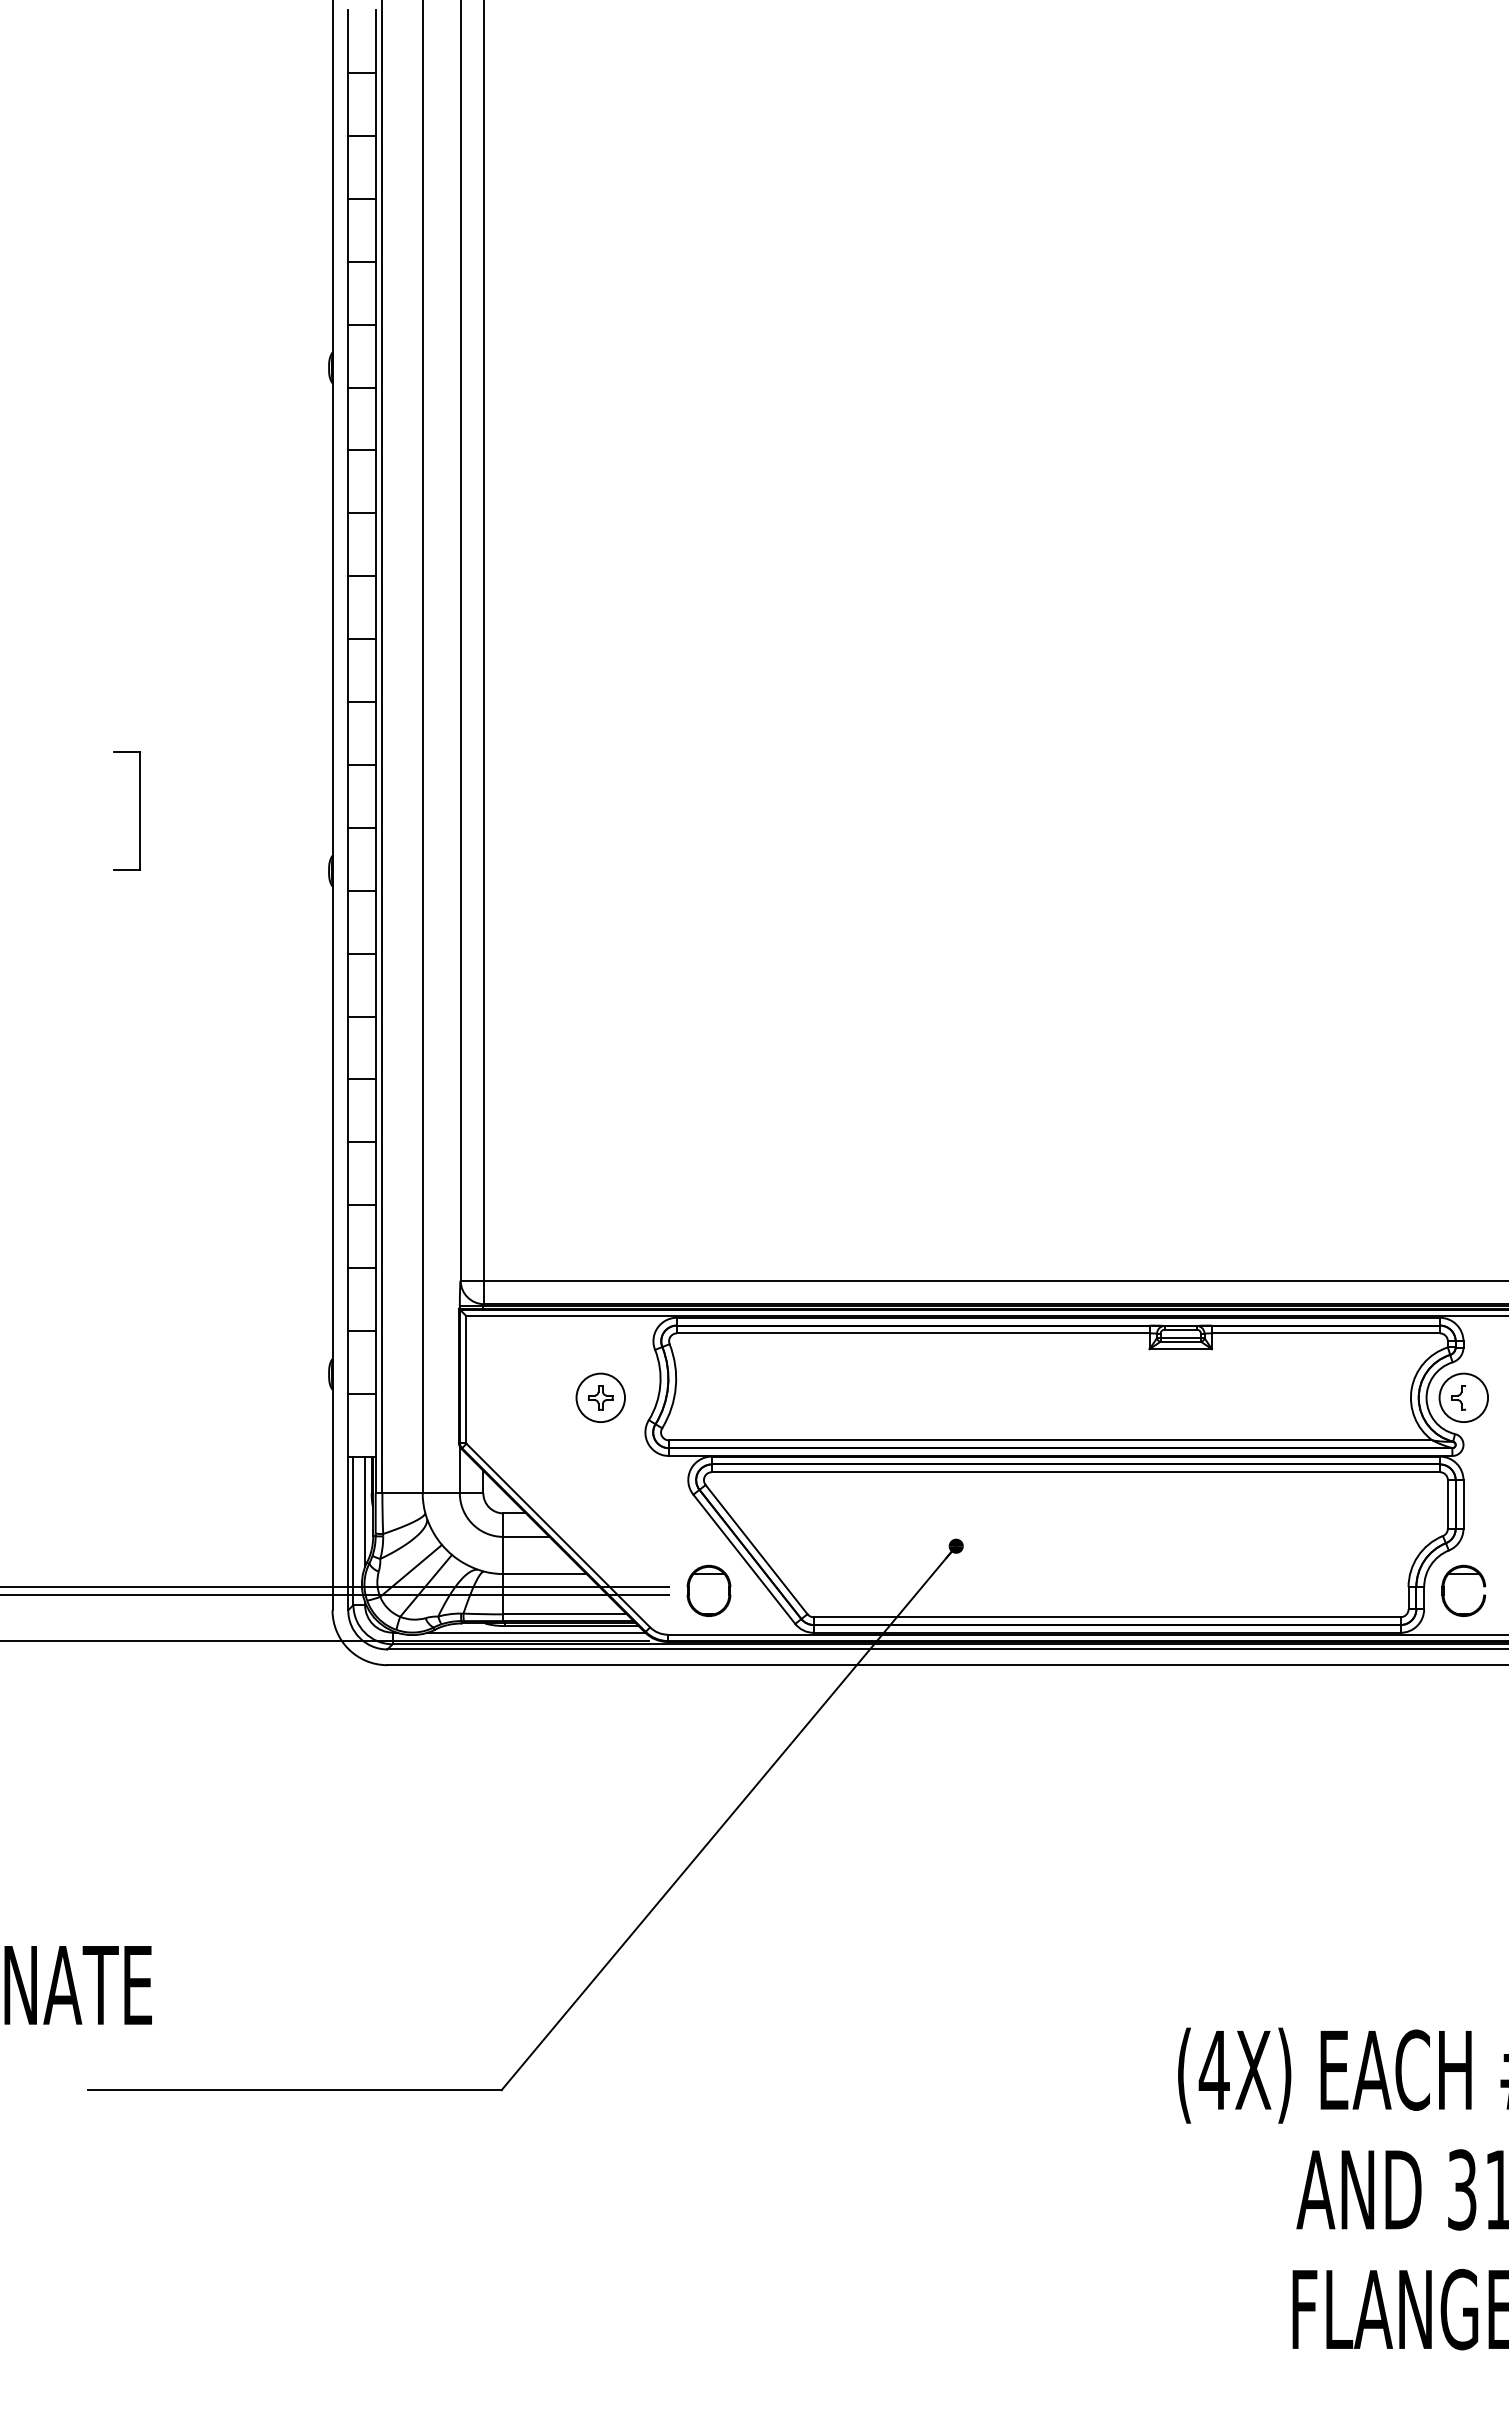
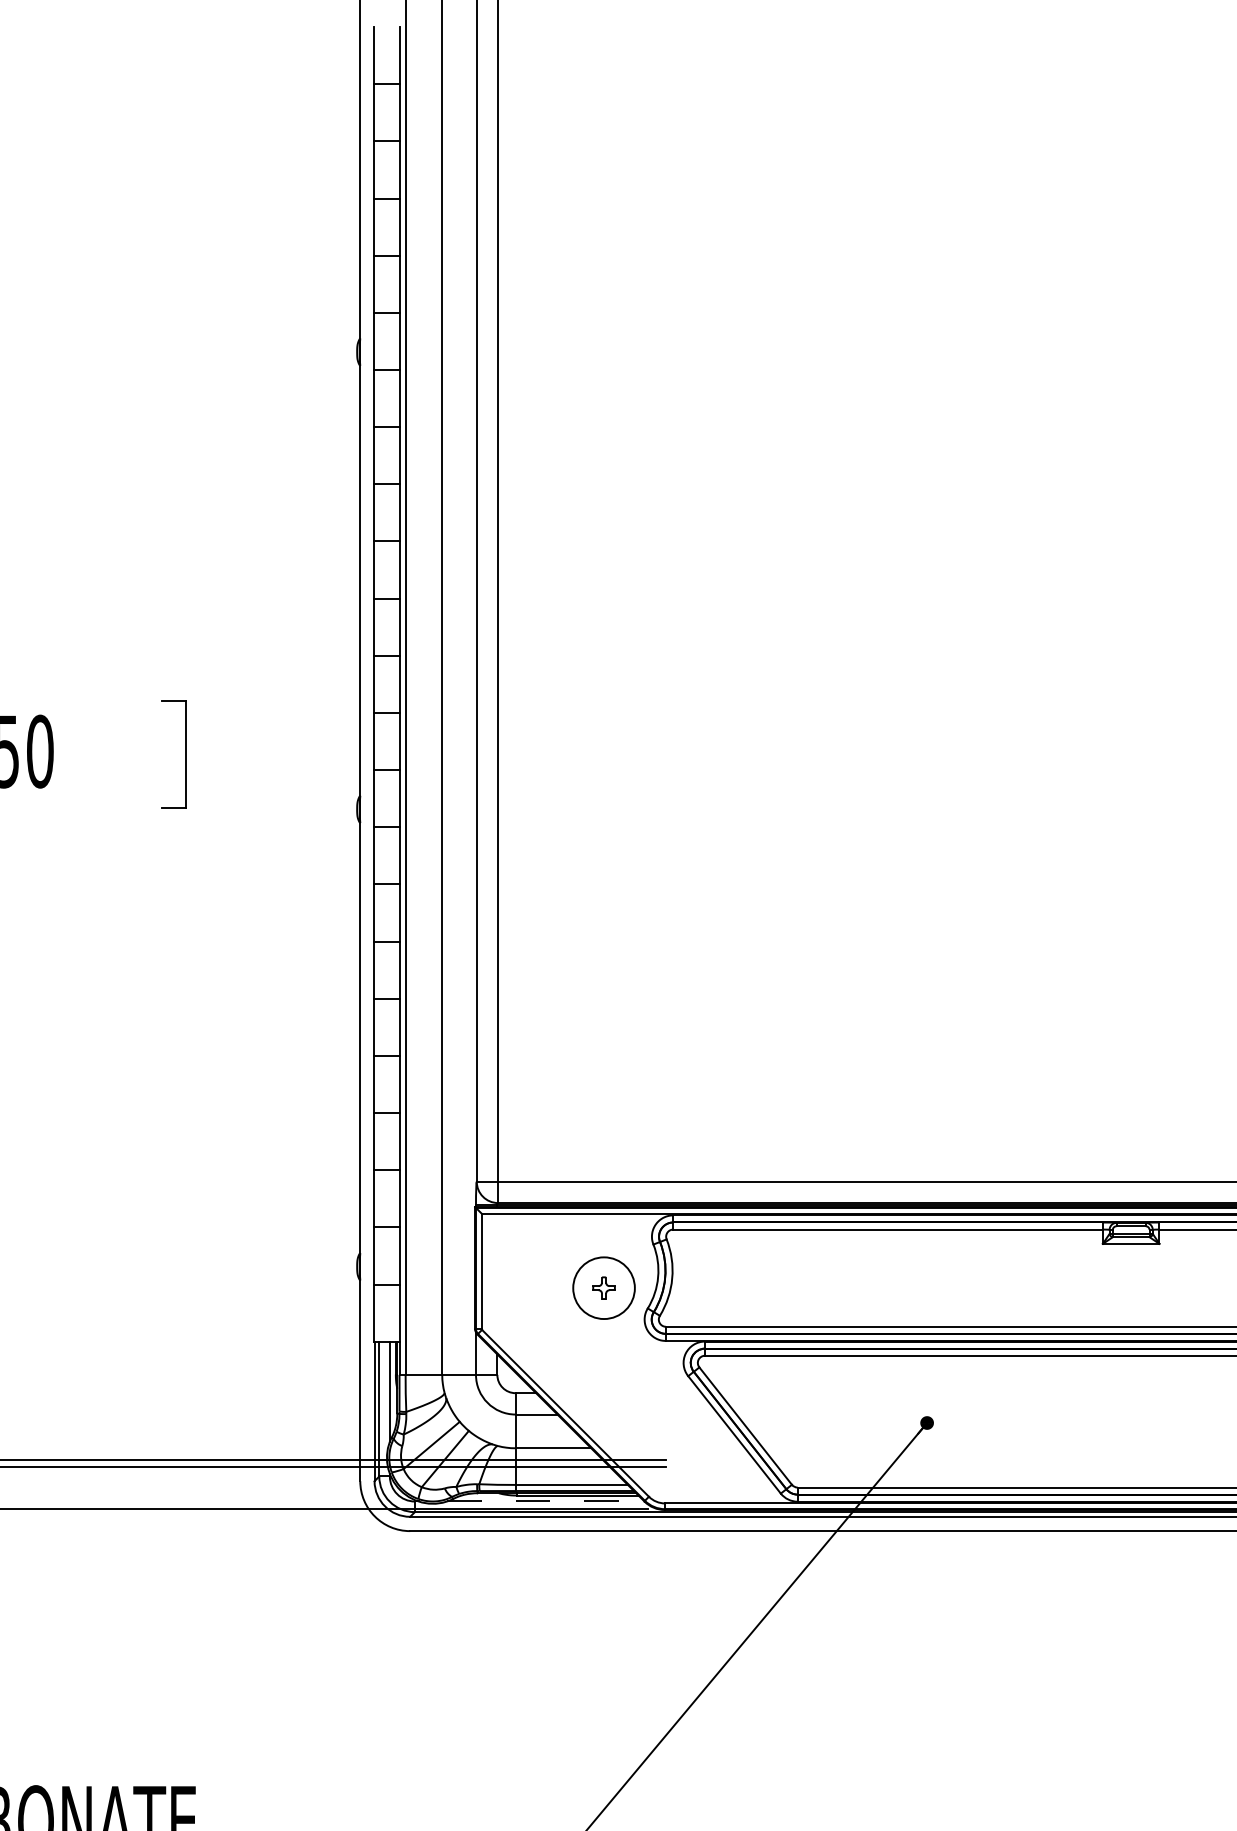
circle: (600, 1397) -> (603, 1287), size x1.4
part: (708, 1590) -> (701, 1463), removed
line: (537, 1632) -> (546, 1501), solid -> dashed

